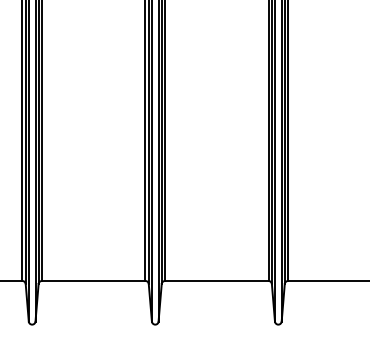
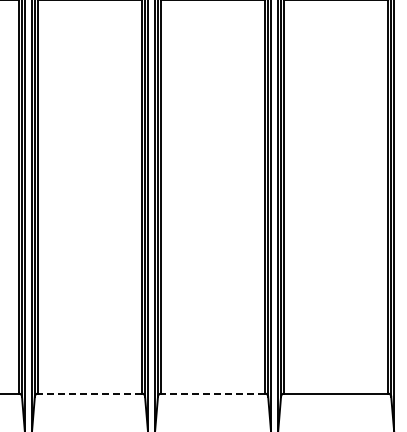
line: (94, 280) -> (90, 393), solid -> dashed
line: (217, 280) -> (213, 393), solid -> dashed

